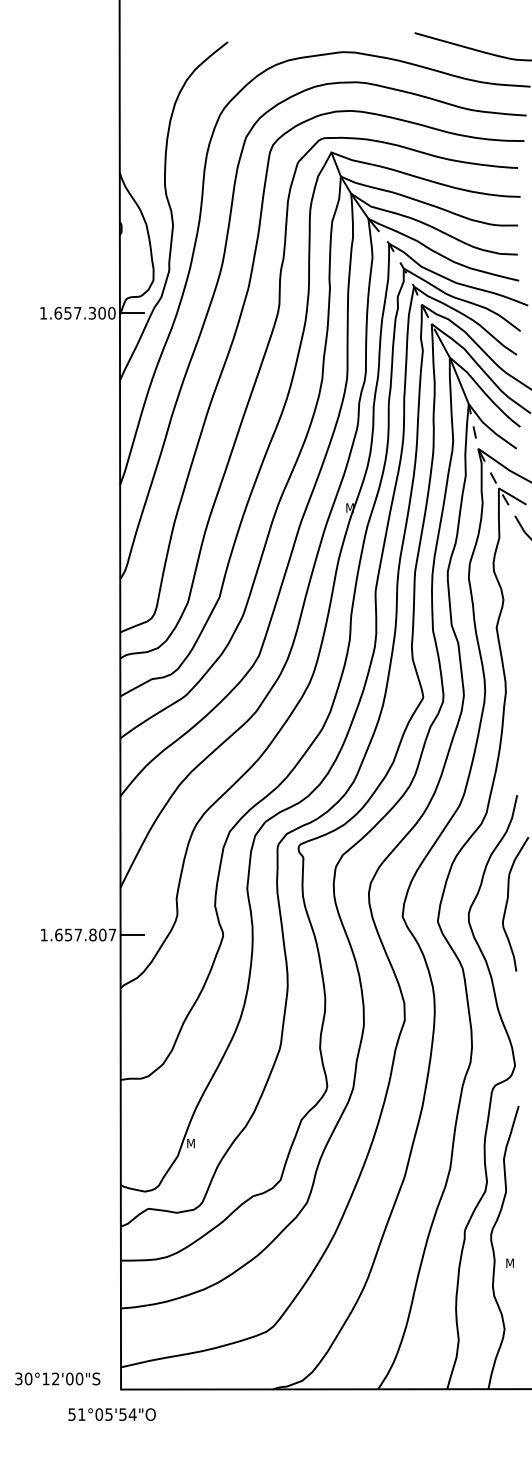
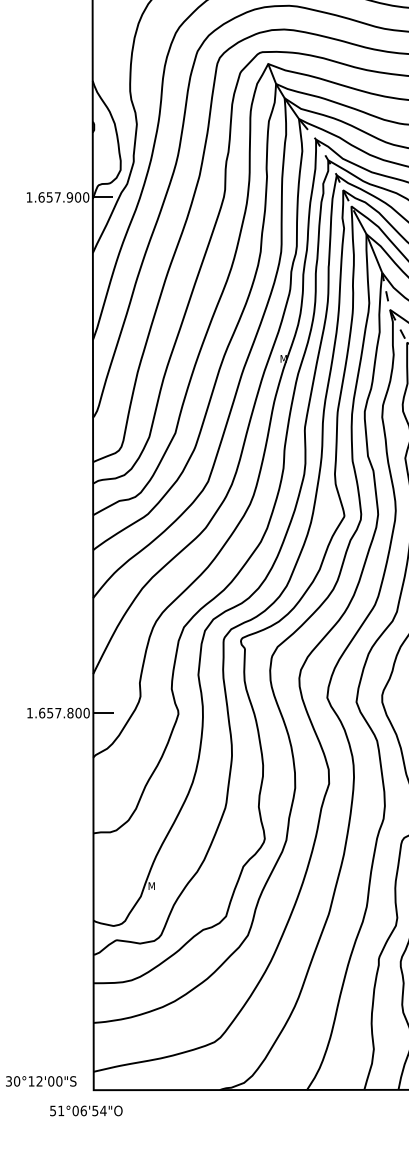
text: (92, 313) -> (70, 197), 1.657.300 -> 1.657.900
text: (112, 934) -> (86, 712), 1.657.807 -> 1.657.800
text: (108, 1414) -> (83, 1110), 51°05'54"O -> 51°06'54"O

